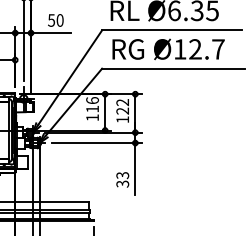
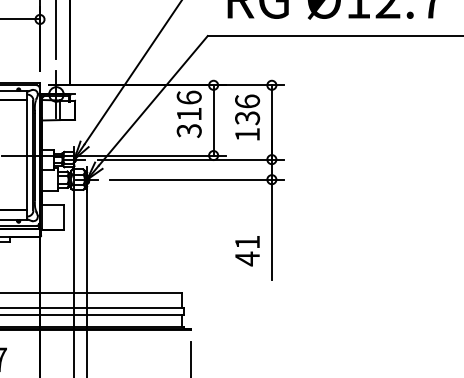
text: (122, 106) -> (247, 109), 122 -> 136
text: (92, 117) -> (189, 130), 116 -> 316
text: (122, 179) -> (247, 250), 33 -> 41

